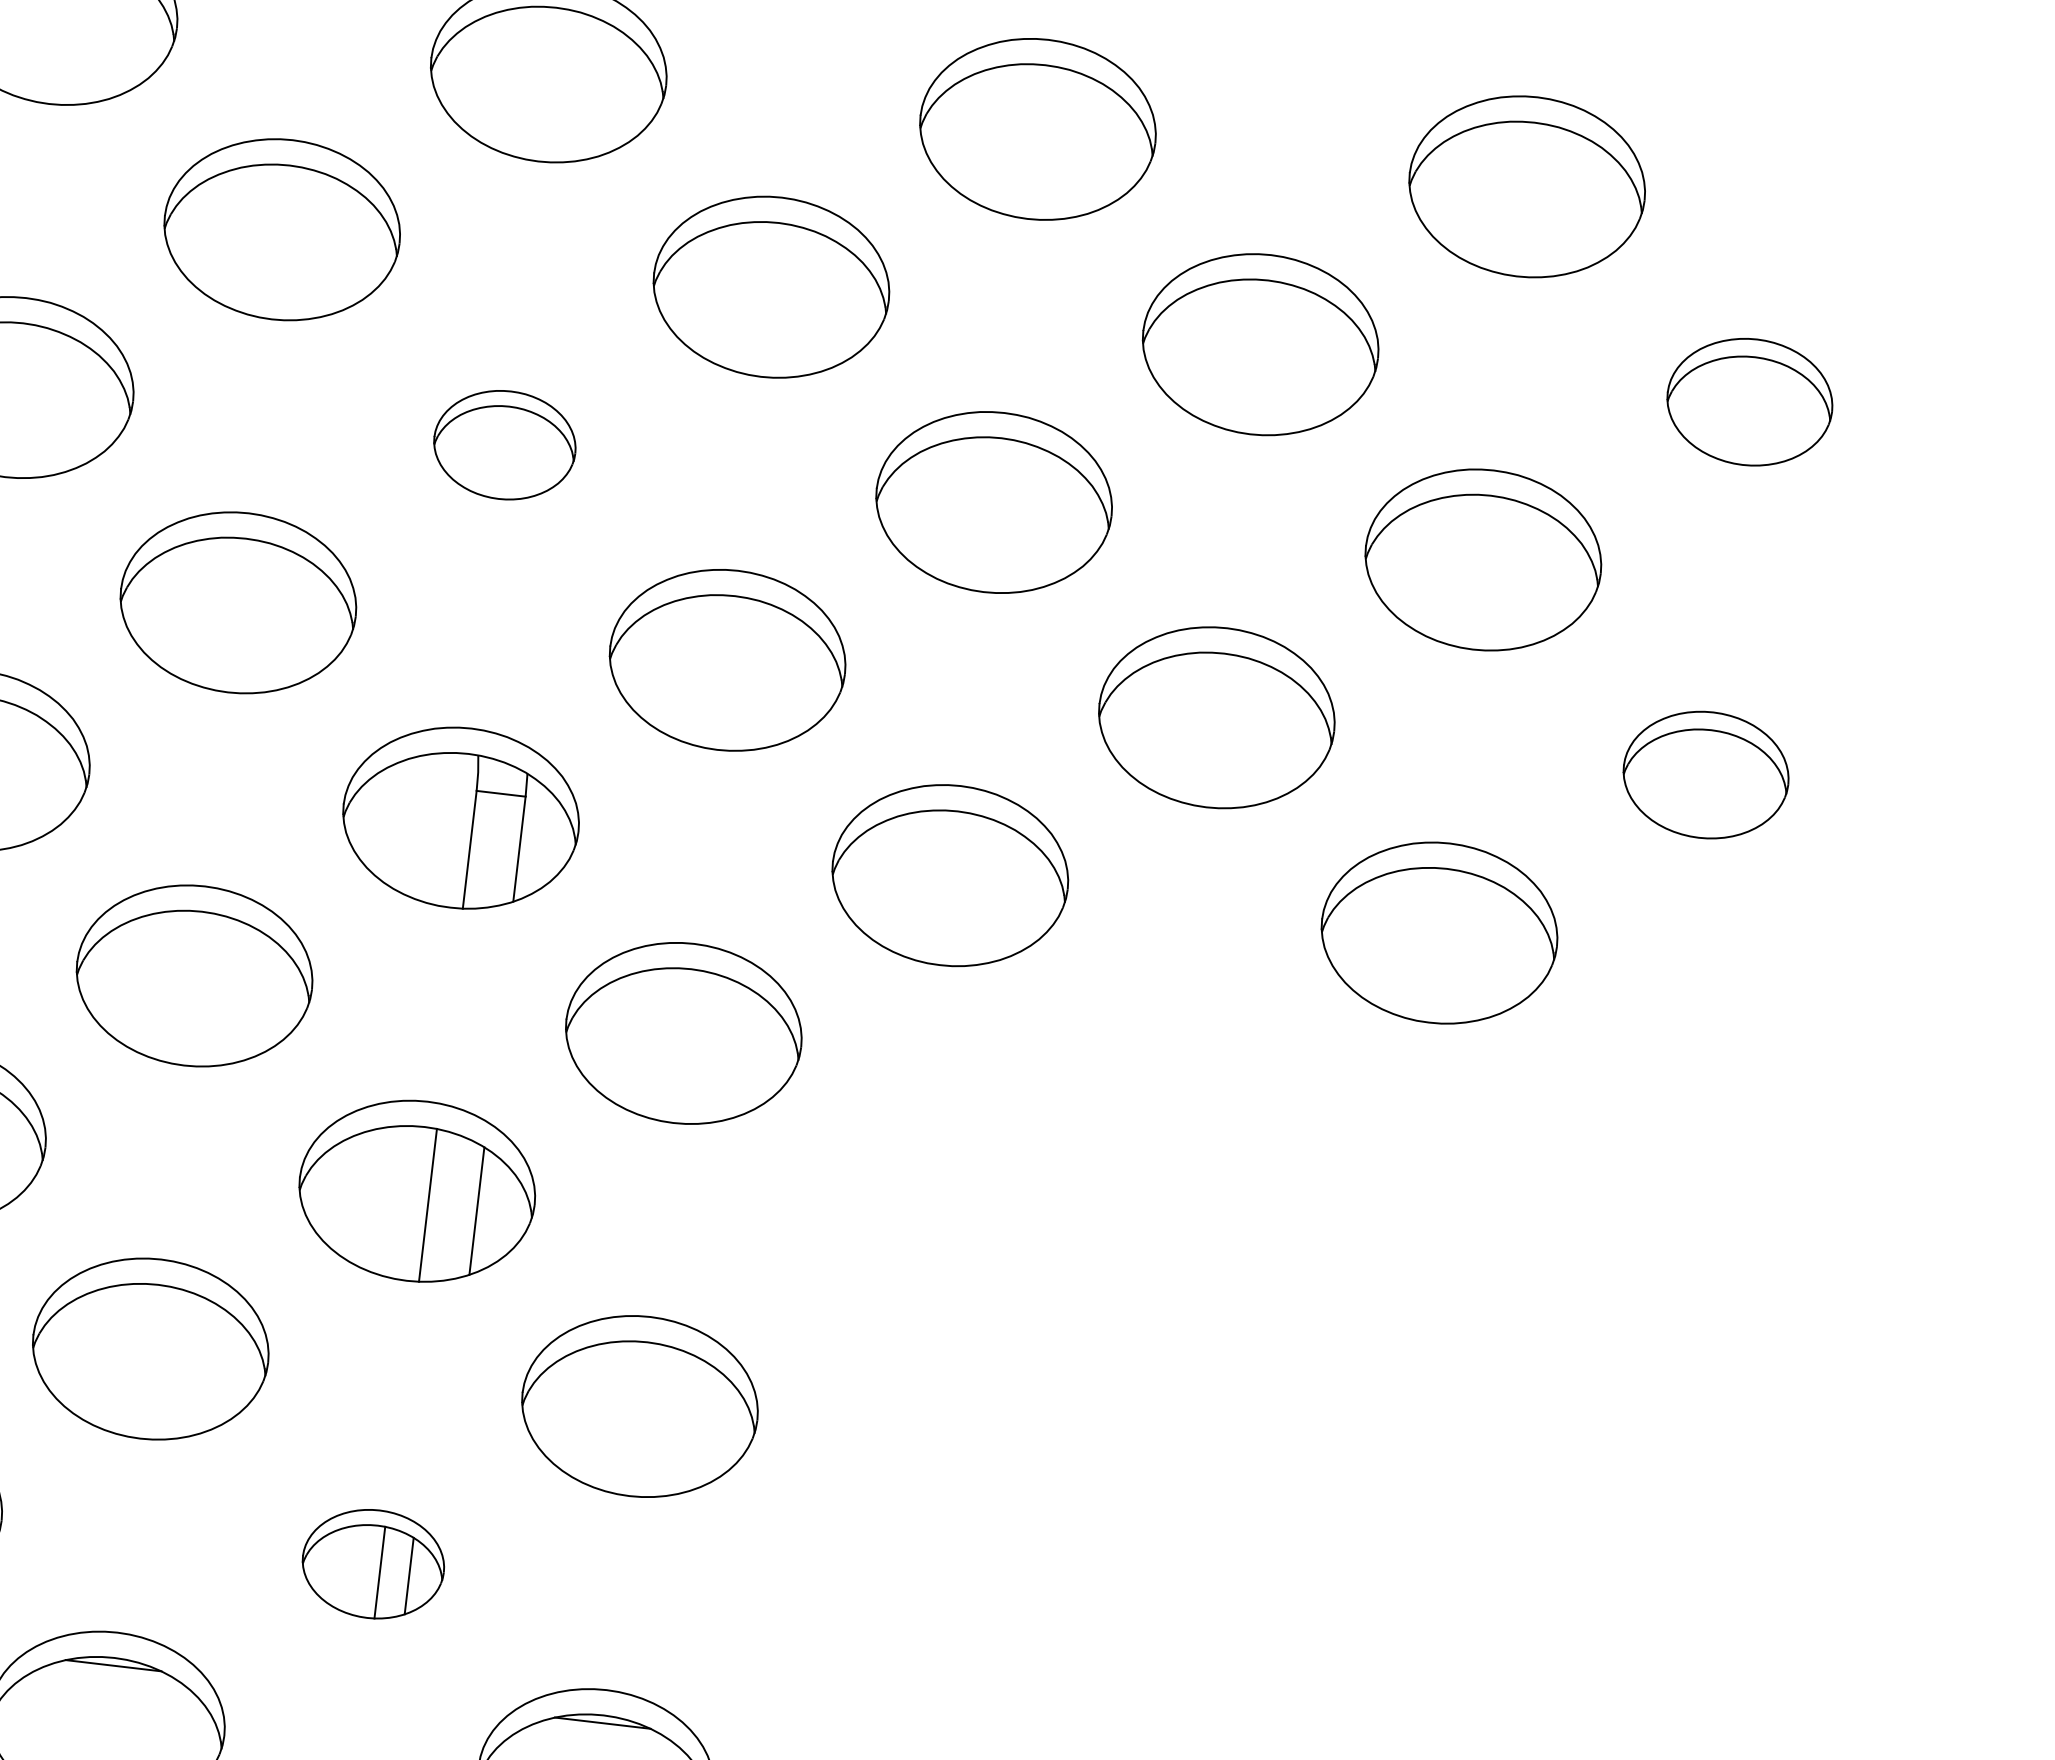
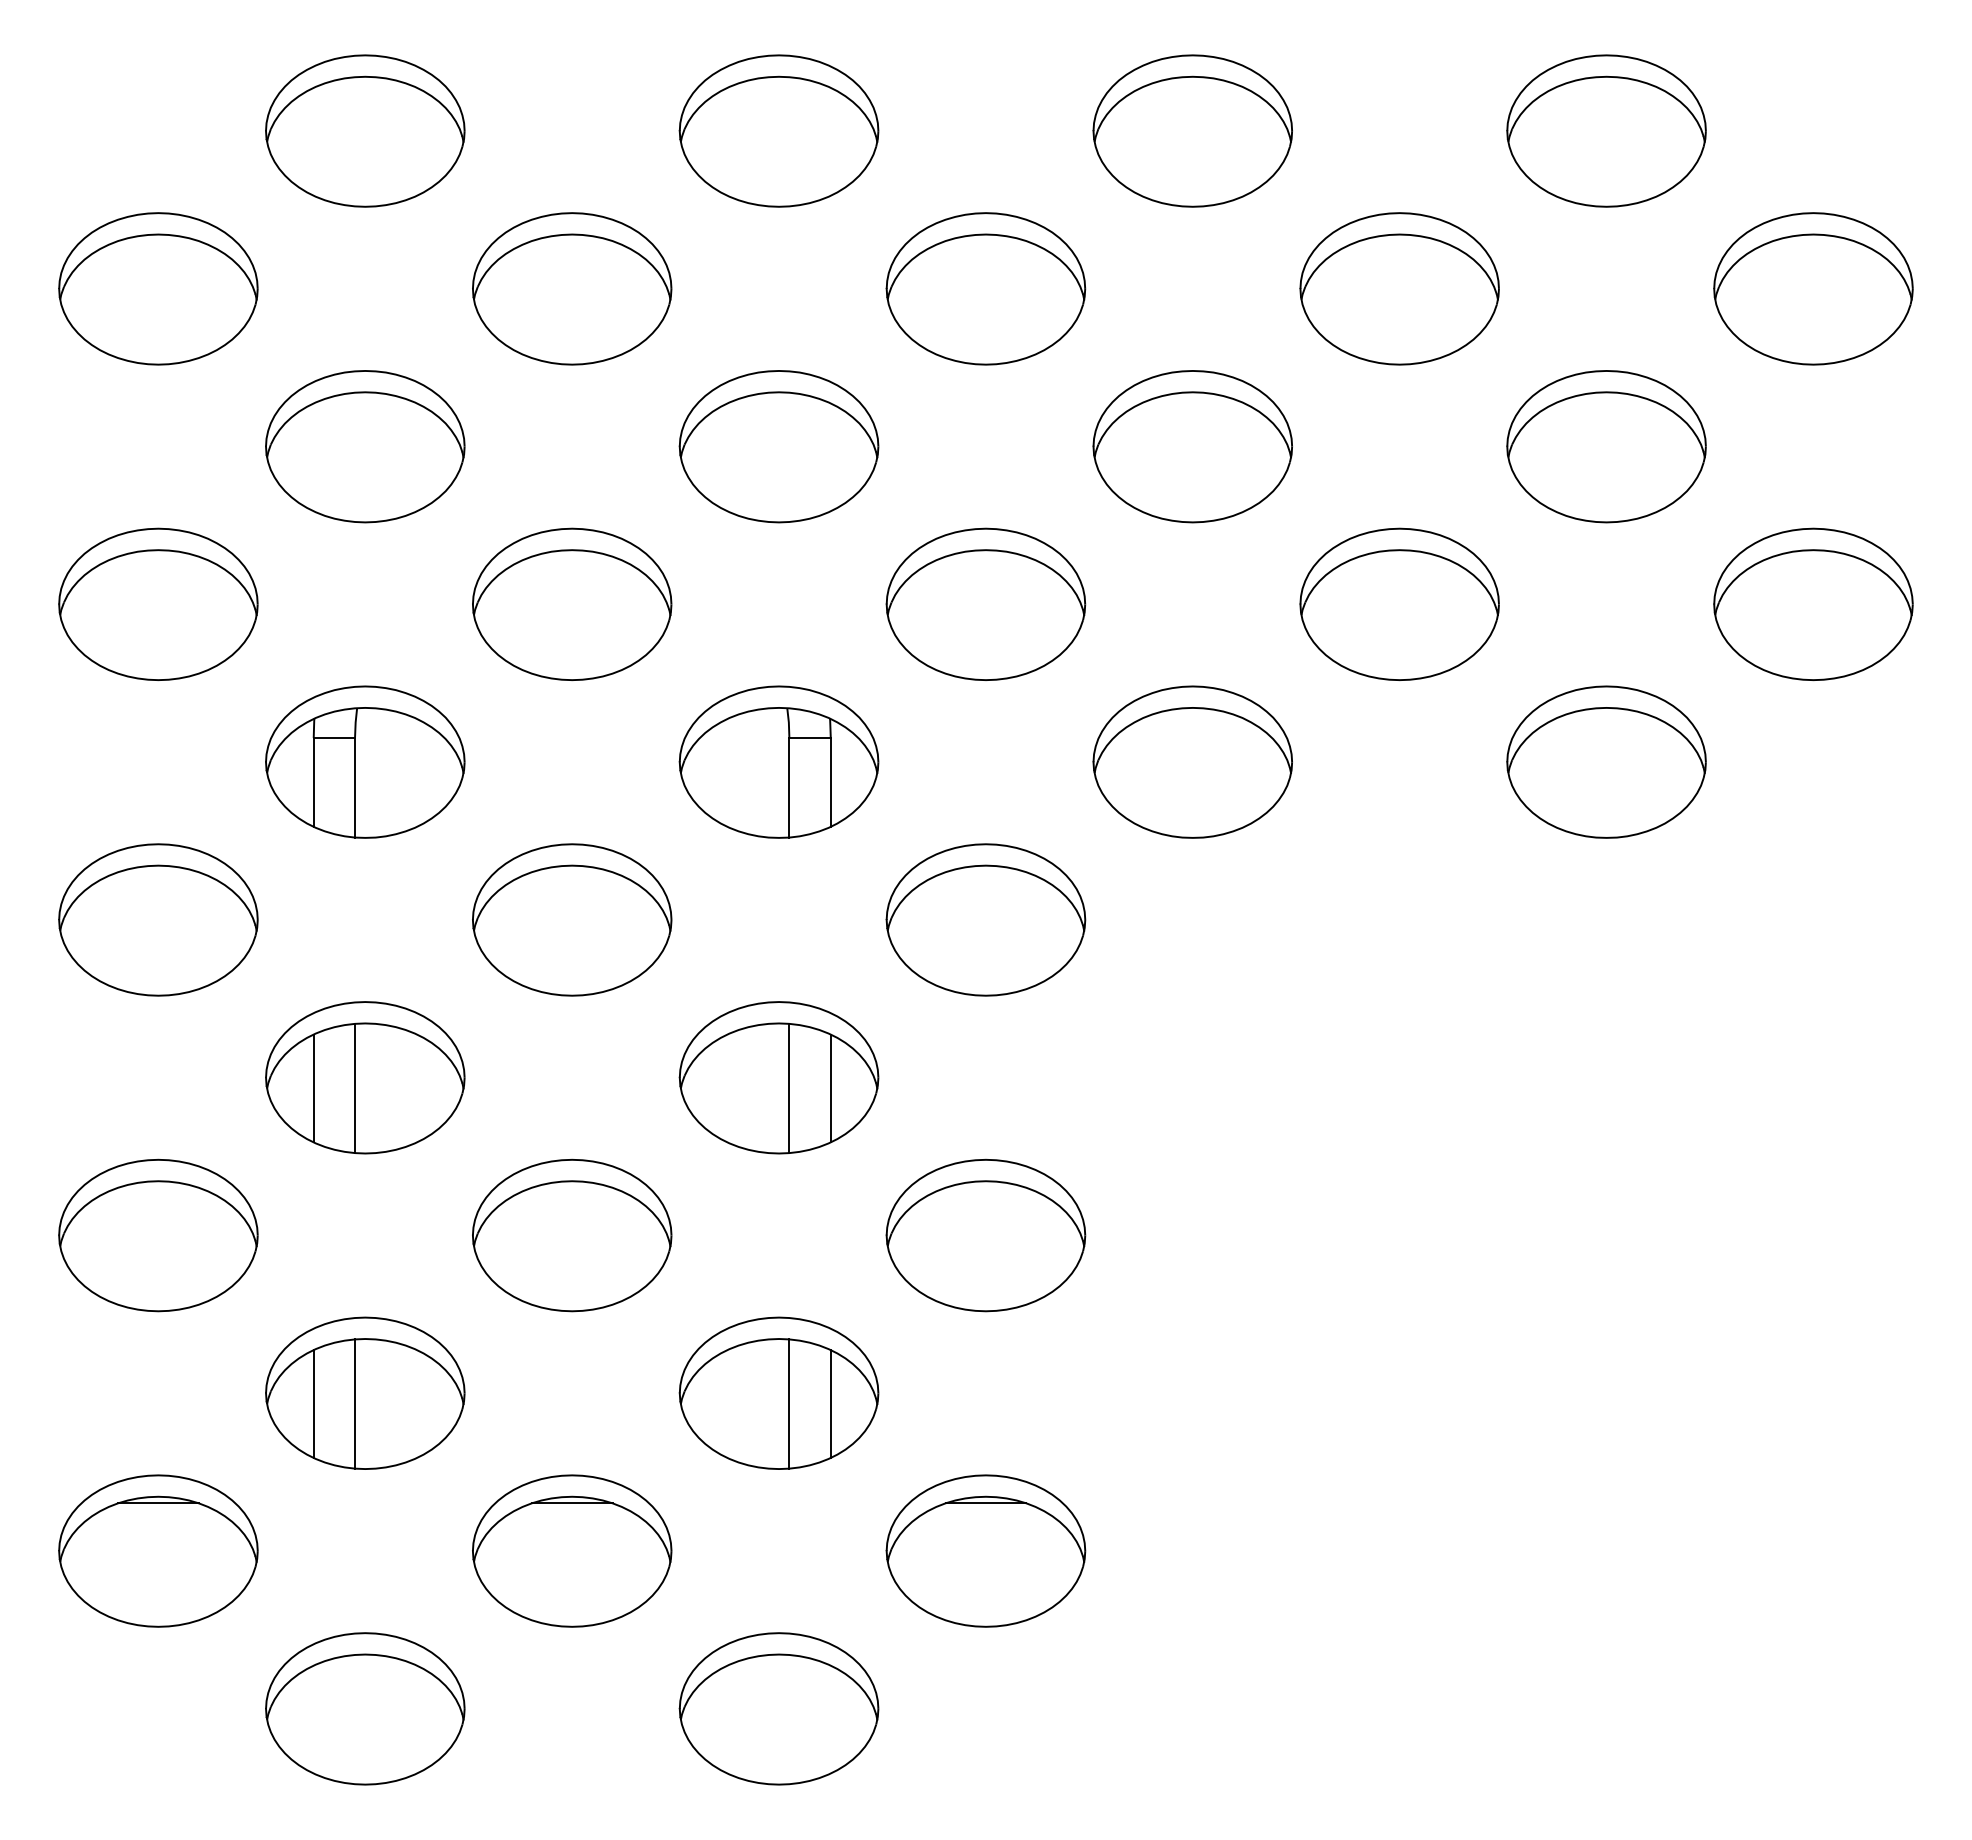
part: (1749, 401) -> (1813, 288), size x1.43
part: (504, 444) -> (778, 446), size x1.67
part: (1706, 774) -> (1813, 603), size x1.43
part: (372, 1563) -> (778, 1392), size x1.67

